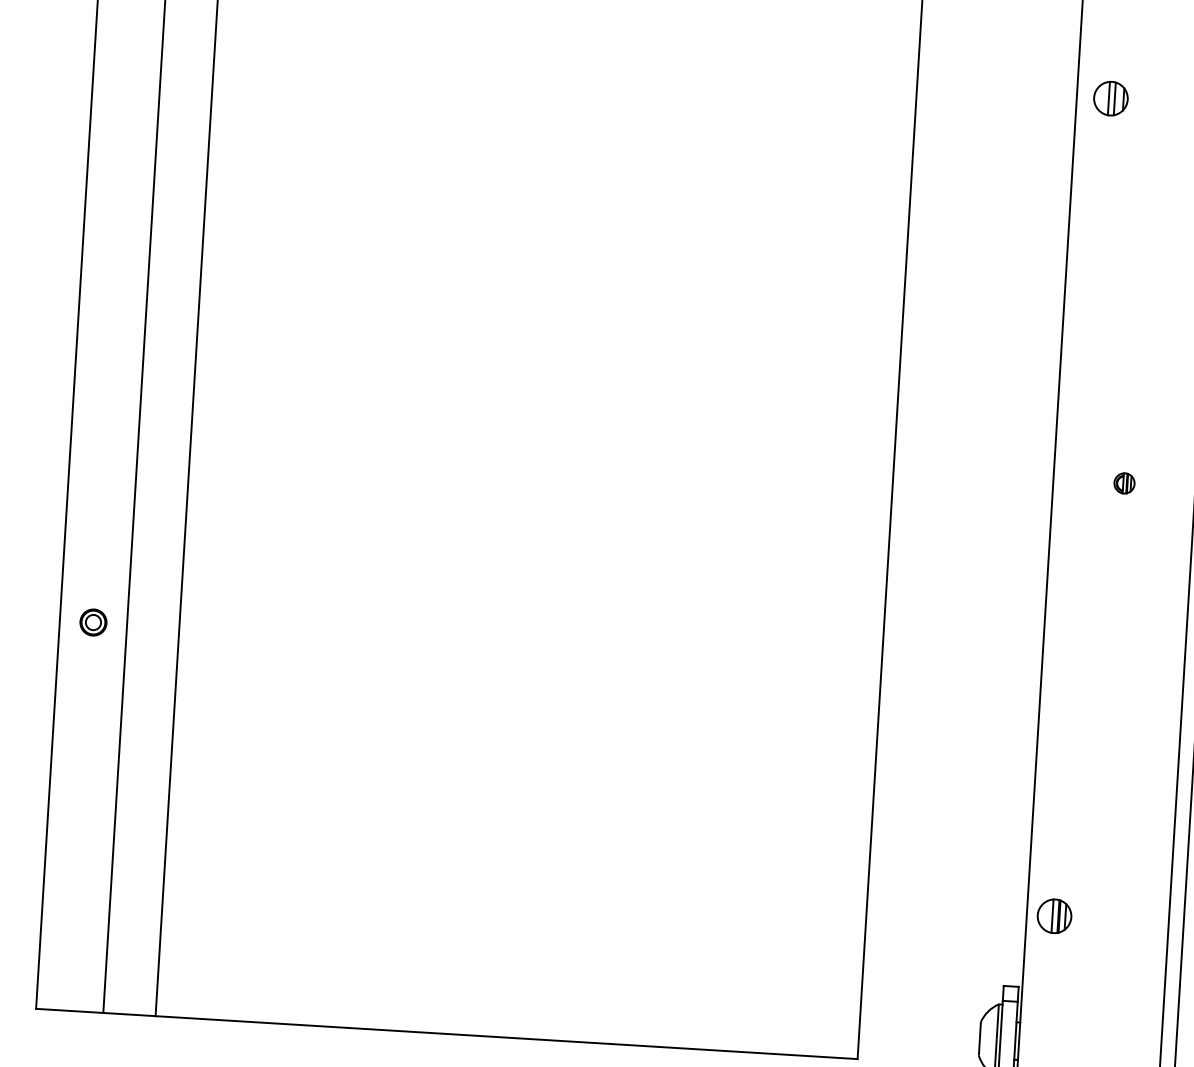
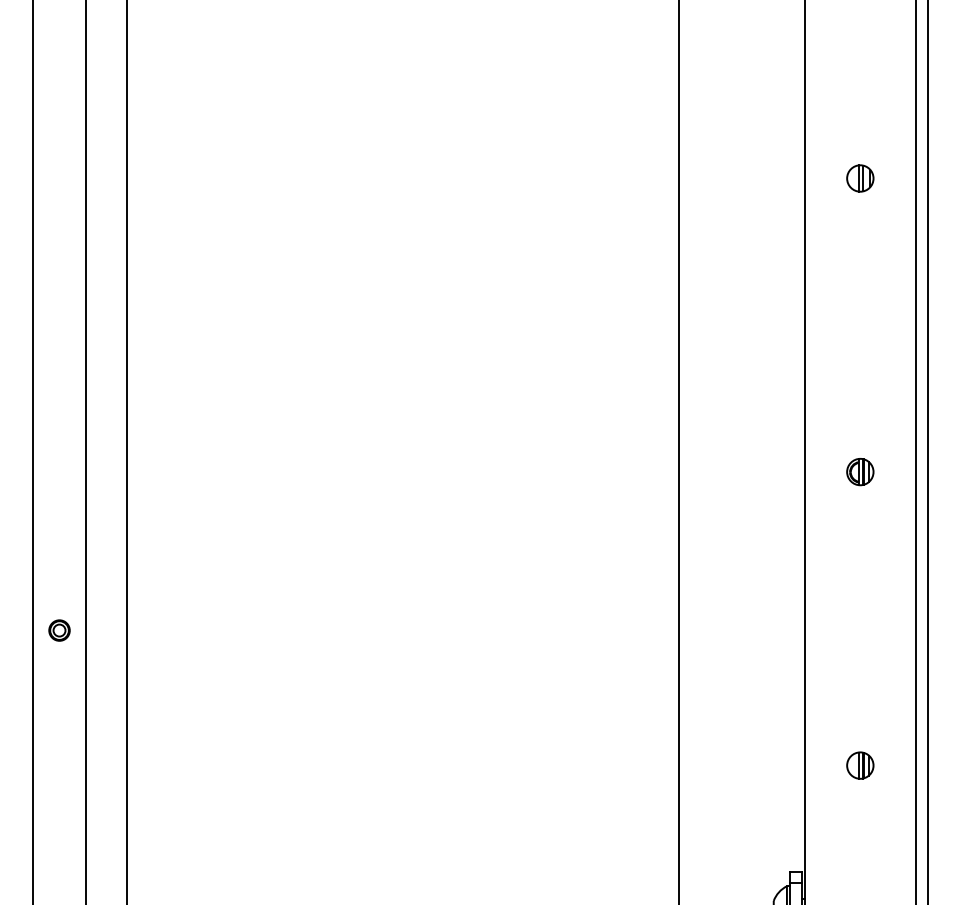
part: (1111, 98) -> (860, 178), moved
part: (1124, 483) -> (860, 472), size x1.67
part: (1054, 916) -> (860, 765), moved

